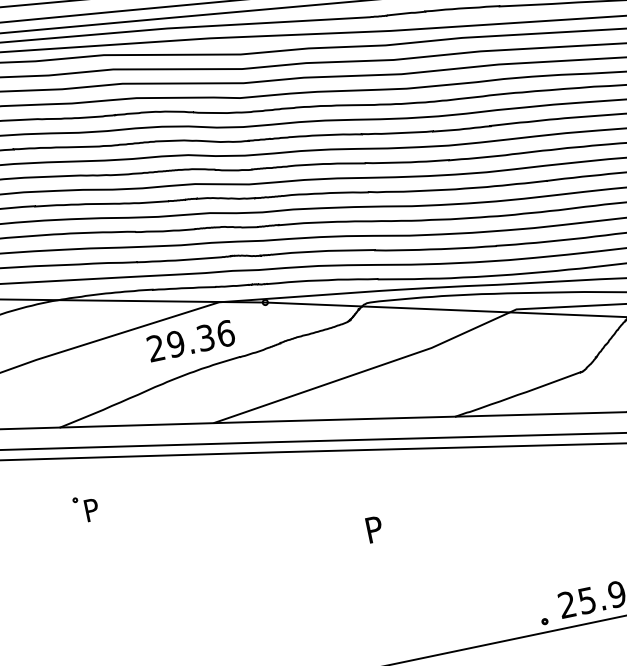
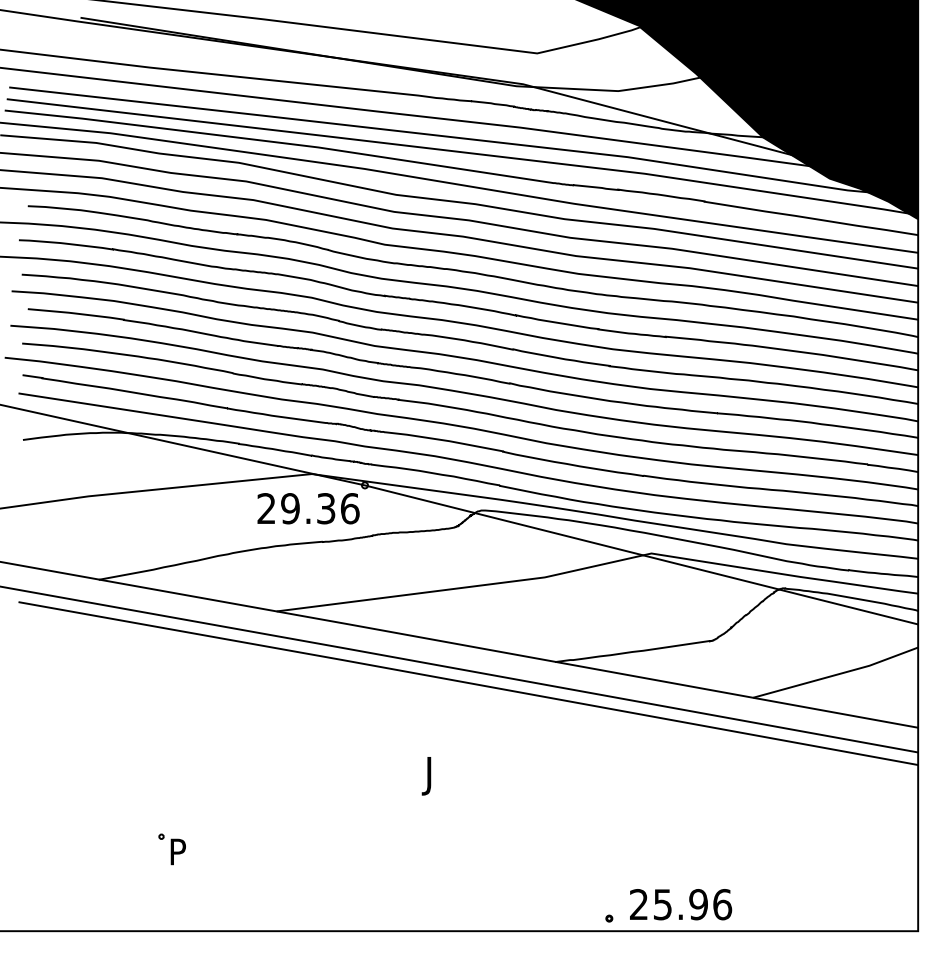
text: (191, 340) -> (308, 508), moved
part: (85, 509) -> (171, 849), moved
text: (372, 533) -> (432, 776), P -> J

